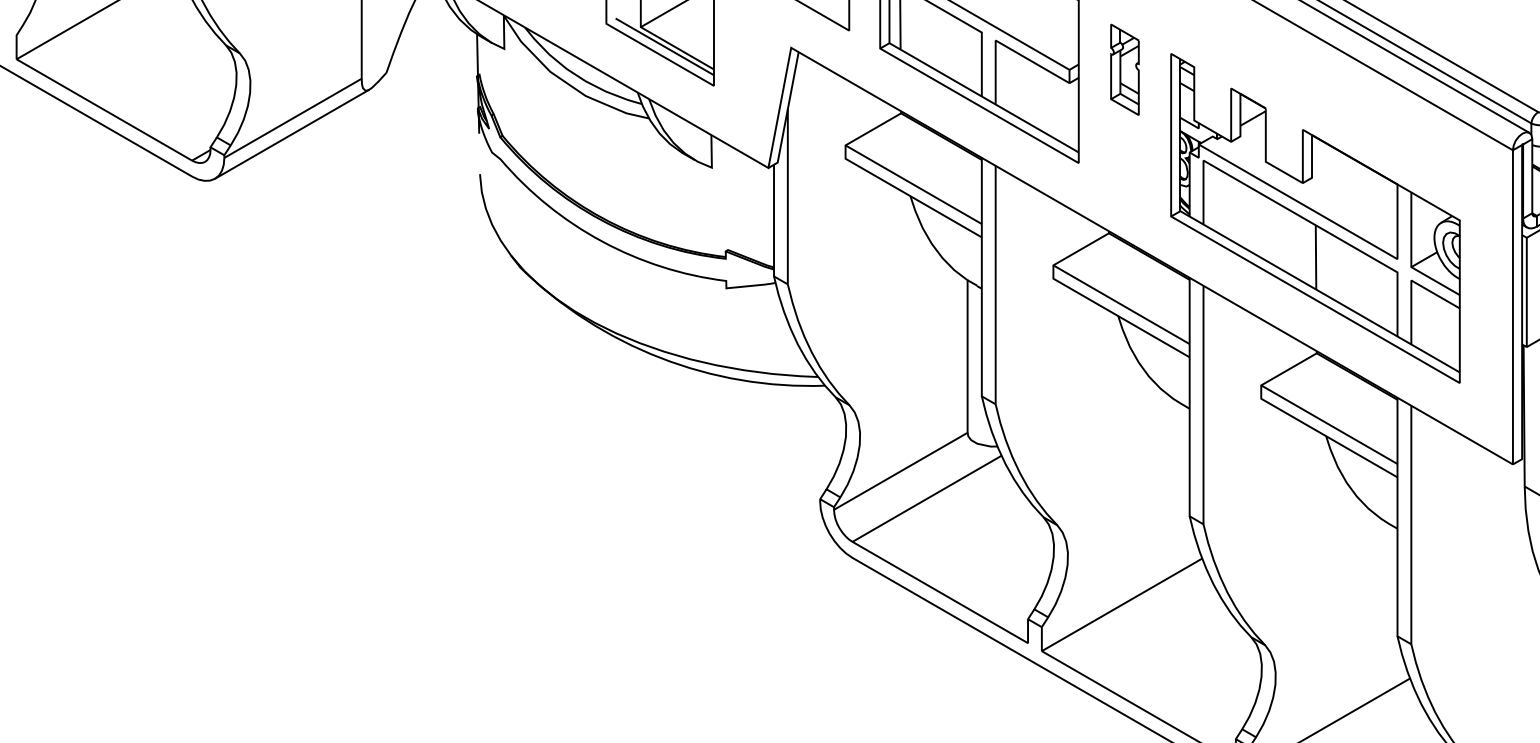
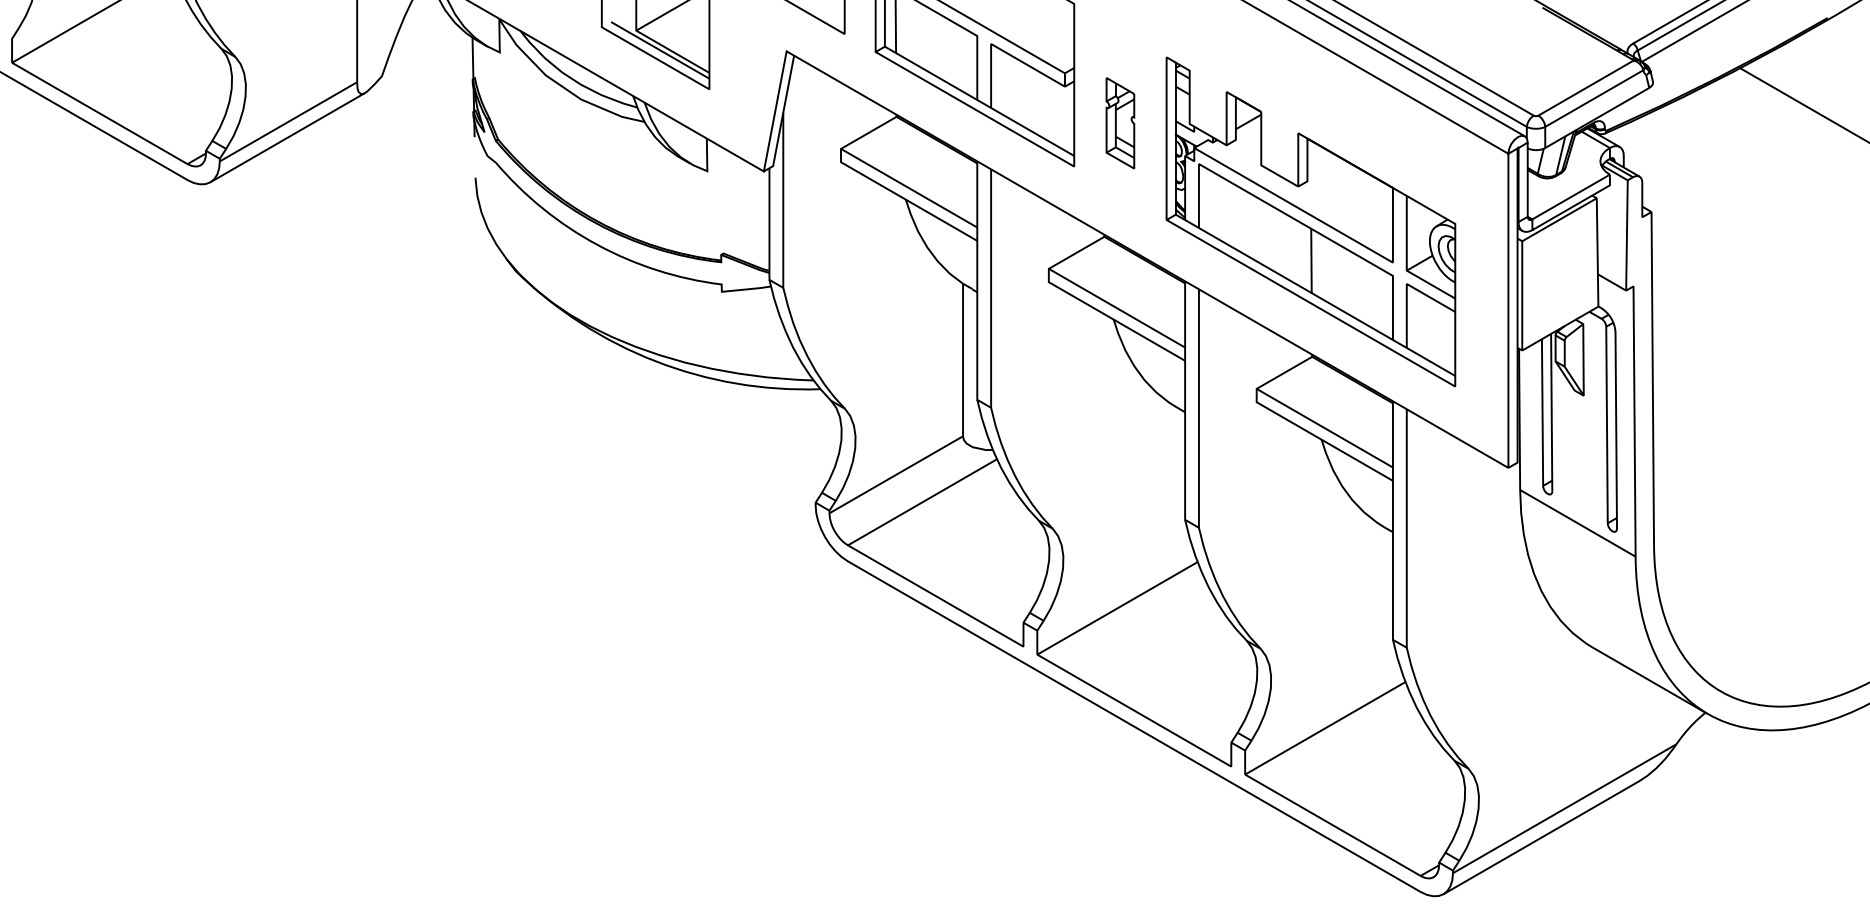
part: (1125, 70) -> (1120, 123), moved

